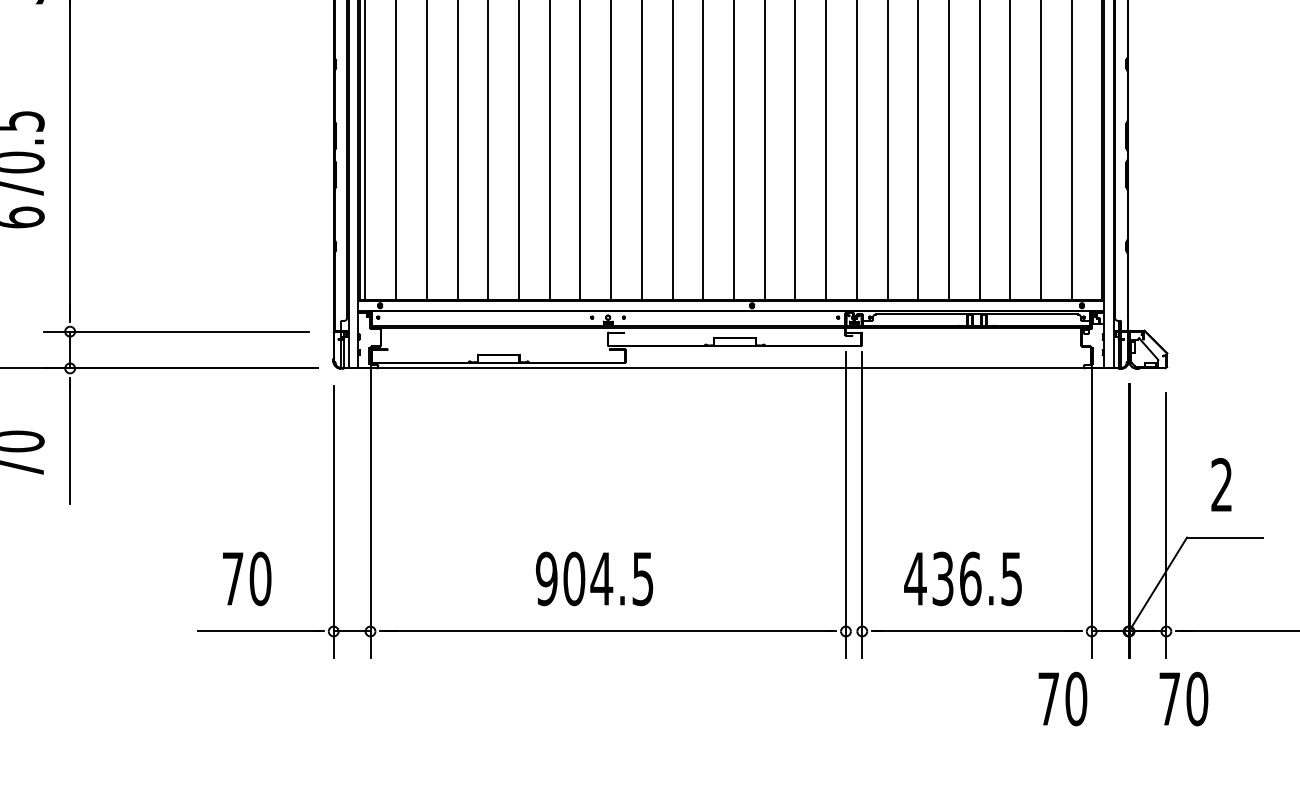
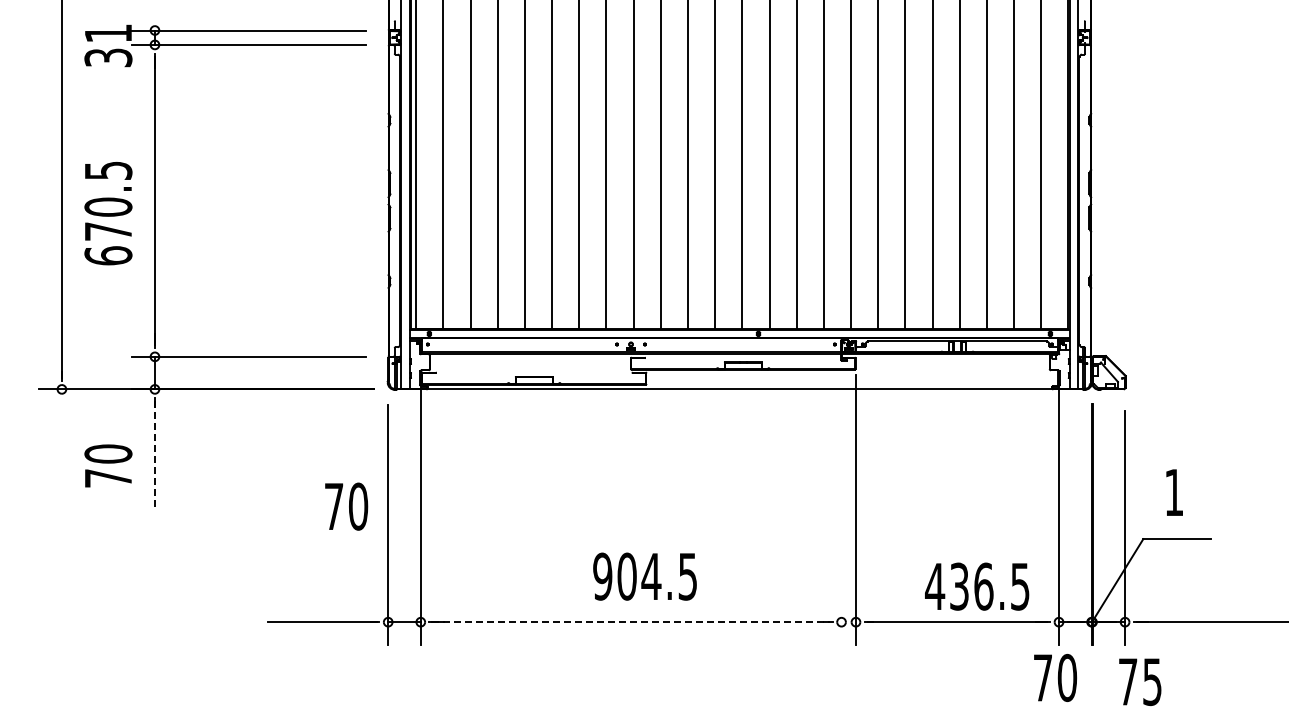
line: (69, 443) -> (154, 455), solid -> dashed
text: (1221, 483) -> (1173, 491), 2 -> 1
line: (845, 505) -> (841, 510), removed
text: (247, 578) -> (346, 506), moved
text: (593, 578) -> (644, 576), moved
text: (963, 578) -> (977, 586), moved
line: (608, 631) -> (631, 622), solid -> dashed
text: (1062, 698) -> (1055, 677), moved
text: (1197, 698) -> (1152, 681), 70 -> 75

